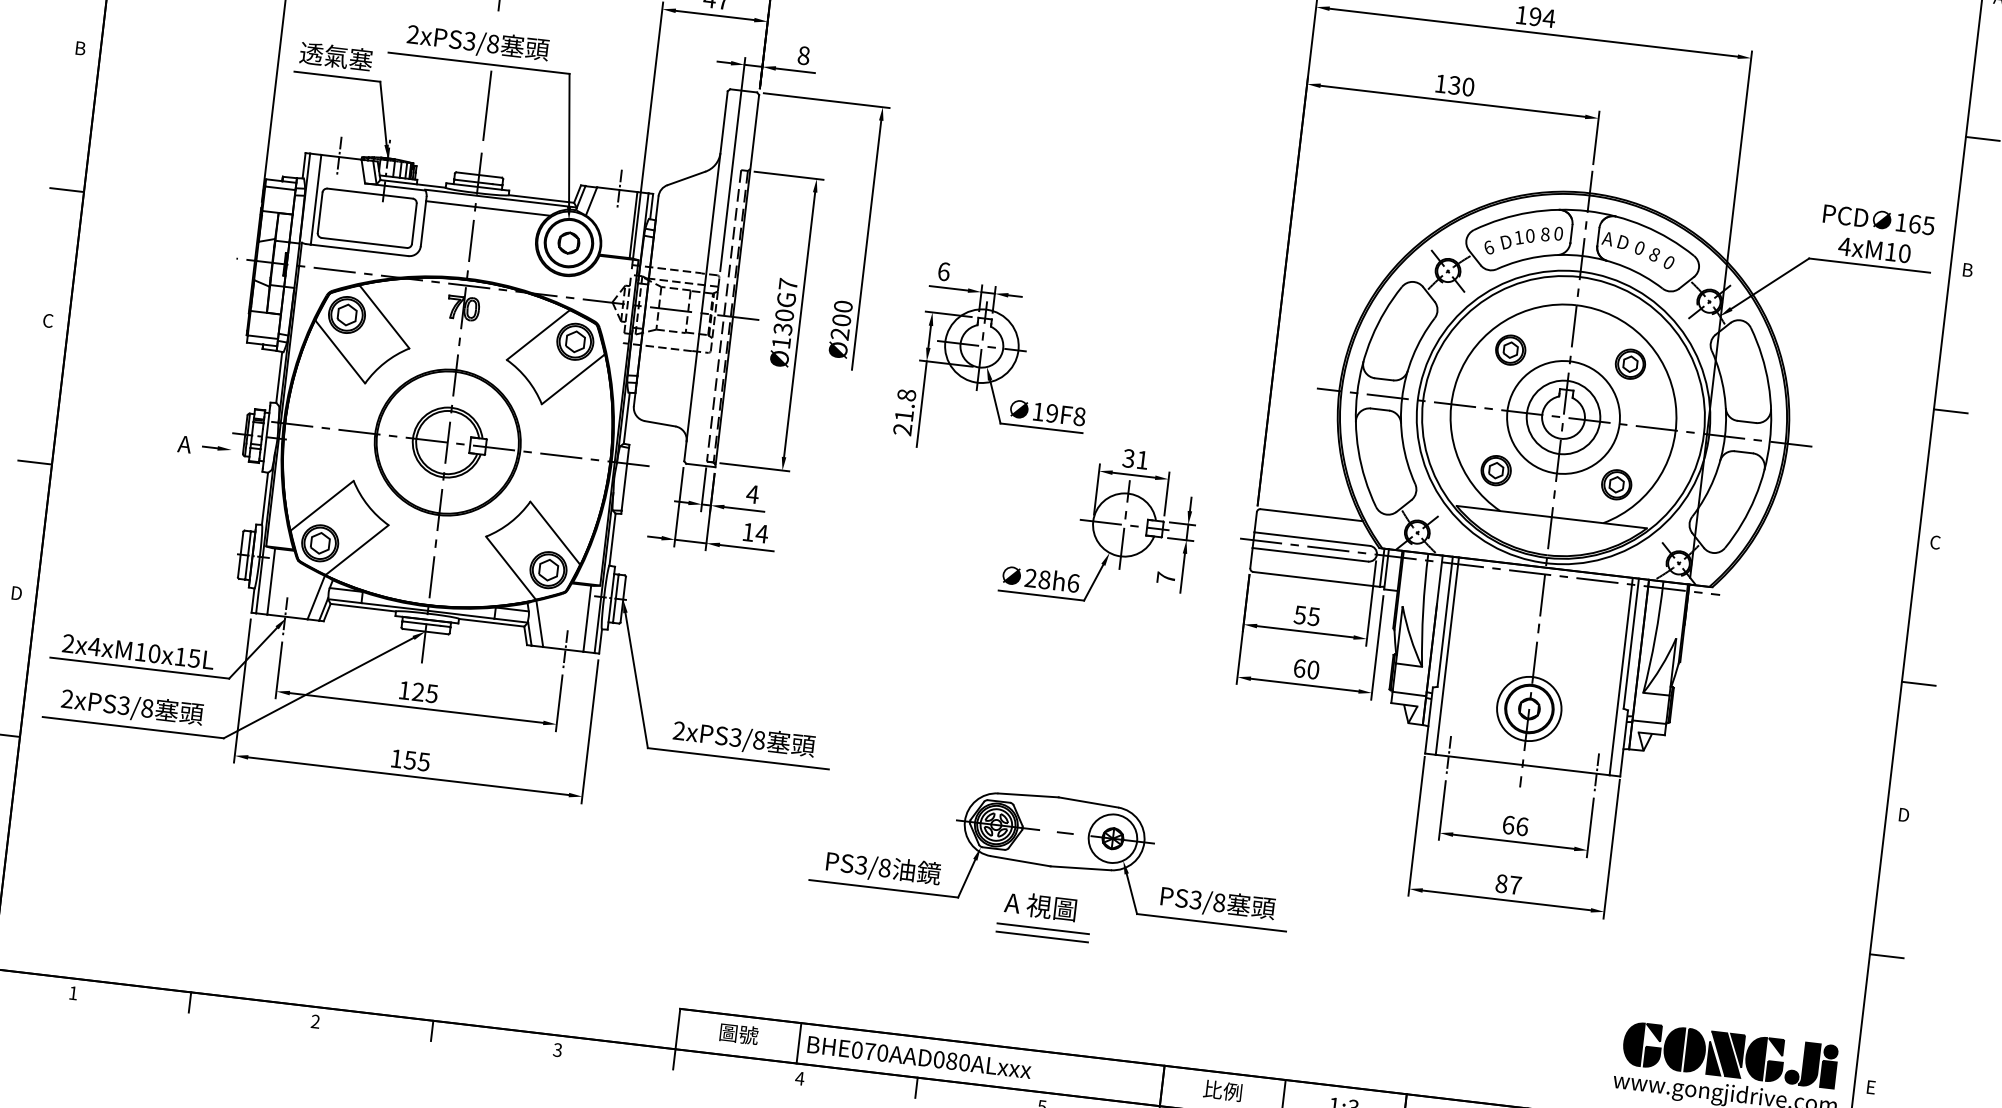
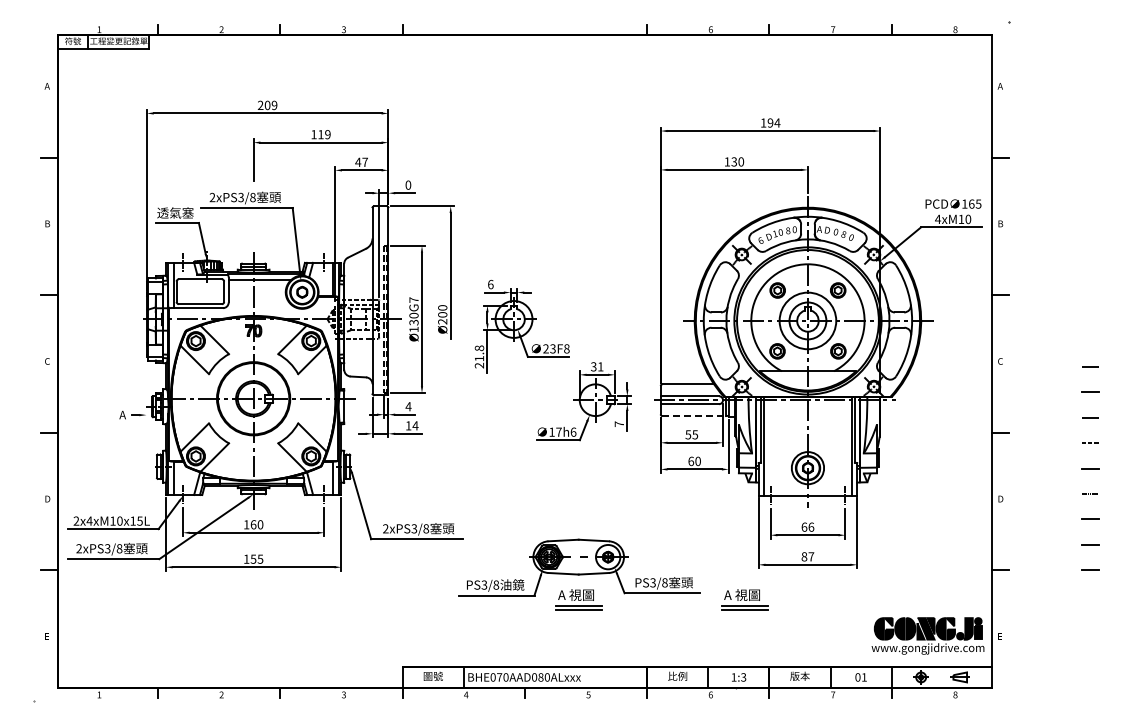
text: (804, 56) -> (408, 185), 8 -> 0
line: (487, 105) -> (253, 228), removed
text: (1045, 411) -> (549, 348), 19F8 -> 23F8
text: (1037, 577) -> (555, 431), 28h6 -> 17h6
line: (1316, 580) -> (694, 416), solid -> dashed
text: (424, 692) -> (256, 524), 125 -> 160
part: (1373, 954) -> (744, 599), added

